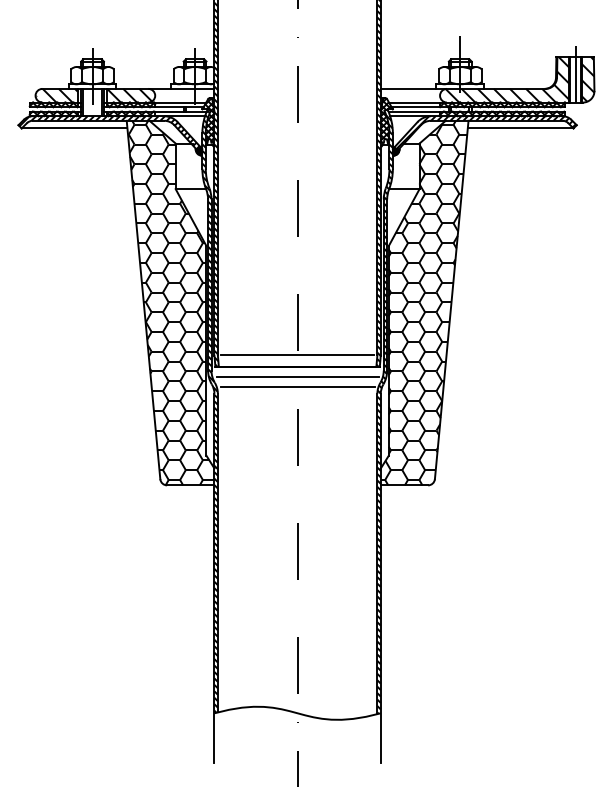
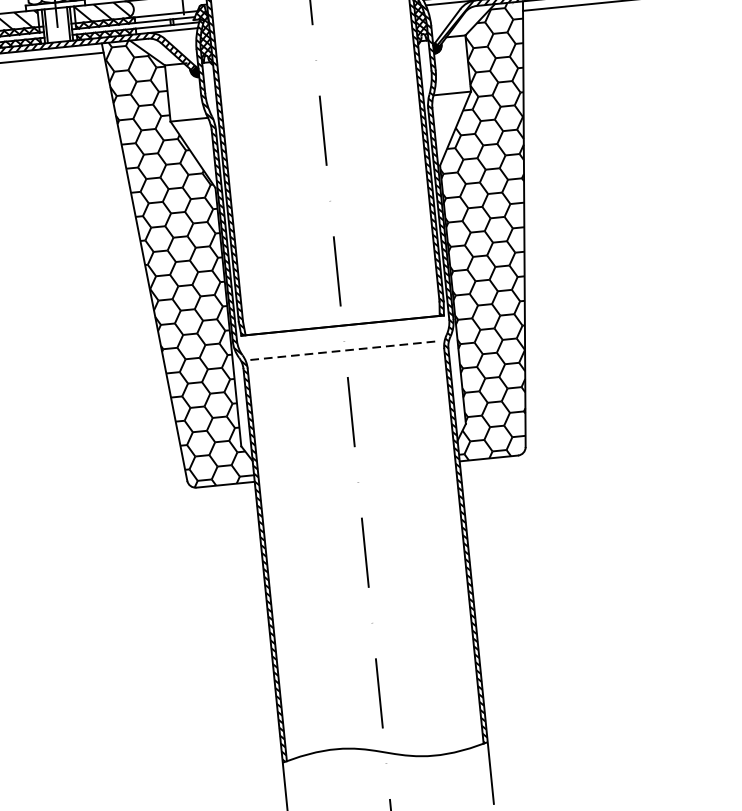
line: (297, 355) -> (341, 311), removed
line: (297, 376) -> (343, 337), removed
line: (297, 387) -> (345, 351), solid -> dashed

